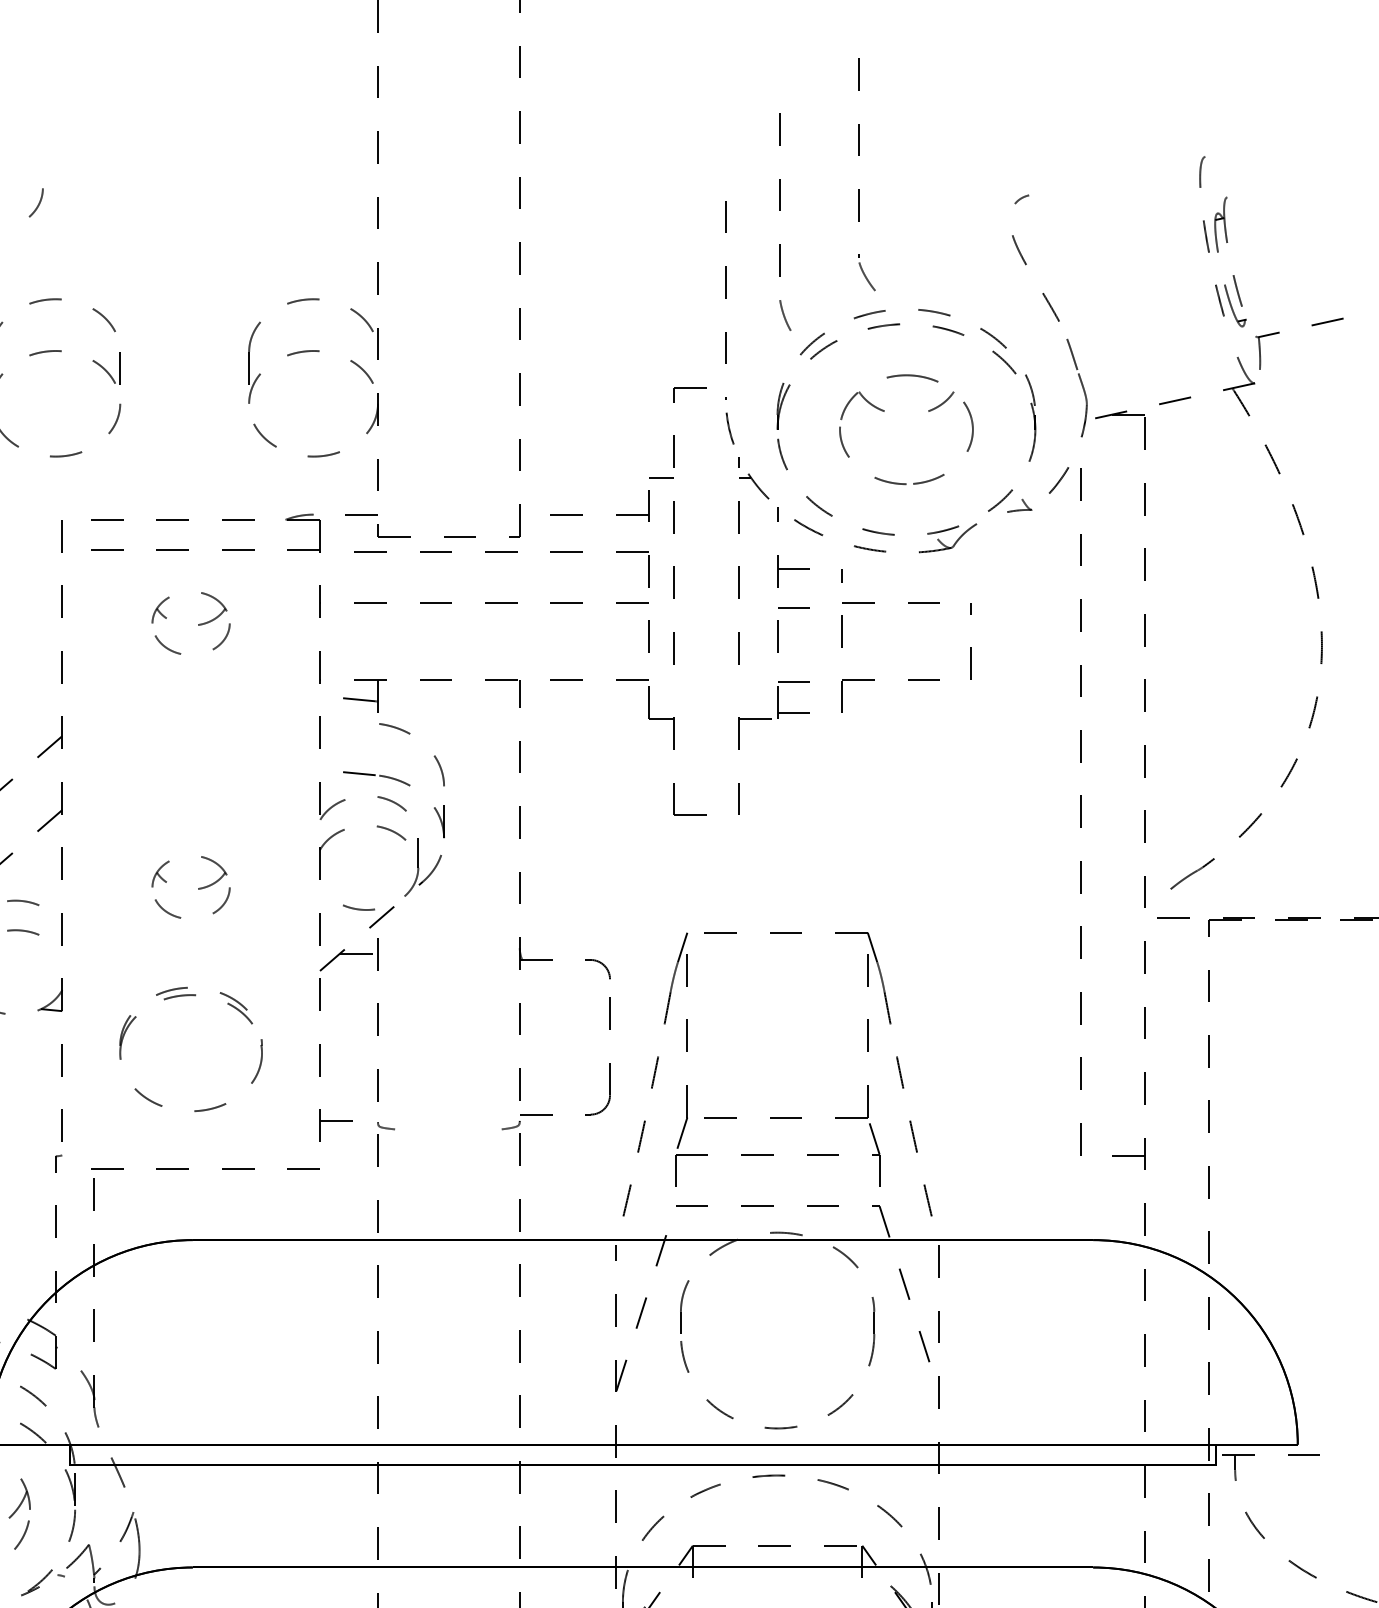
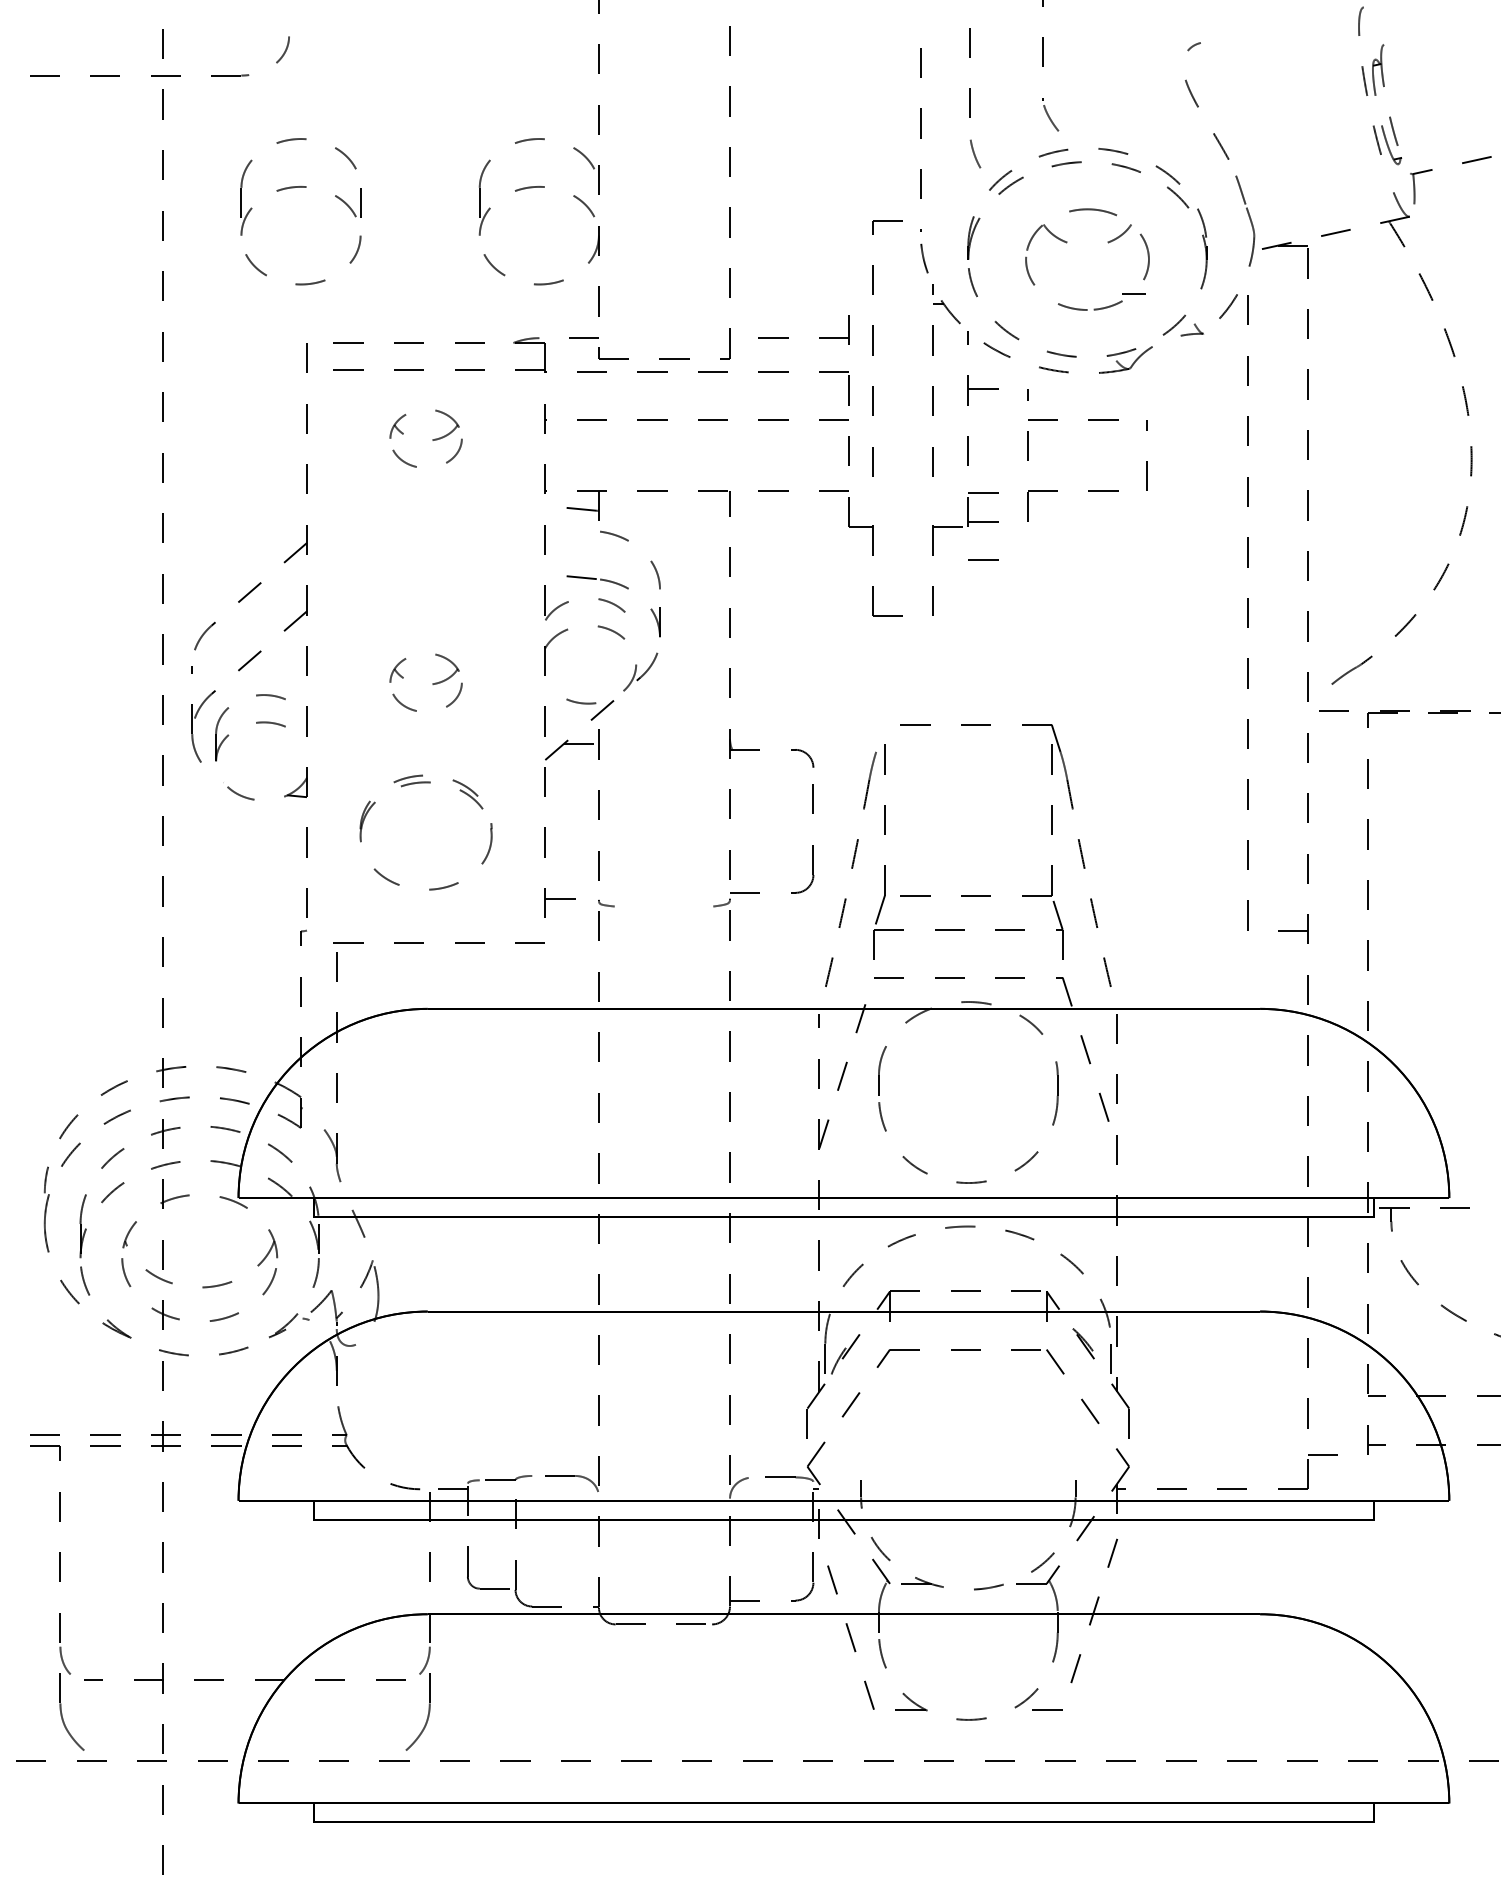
line: (660, 477) -> (1133, 293), moved
line: (793, 606) -> (983, 559), moved
line: (418, 852) -> (636, 650), removed
line: (682, 946) -> (880, 737), removed

